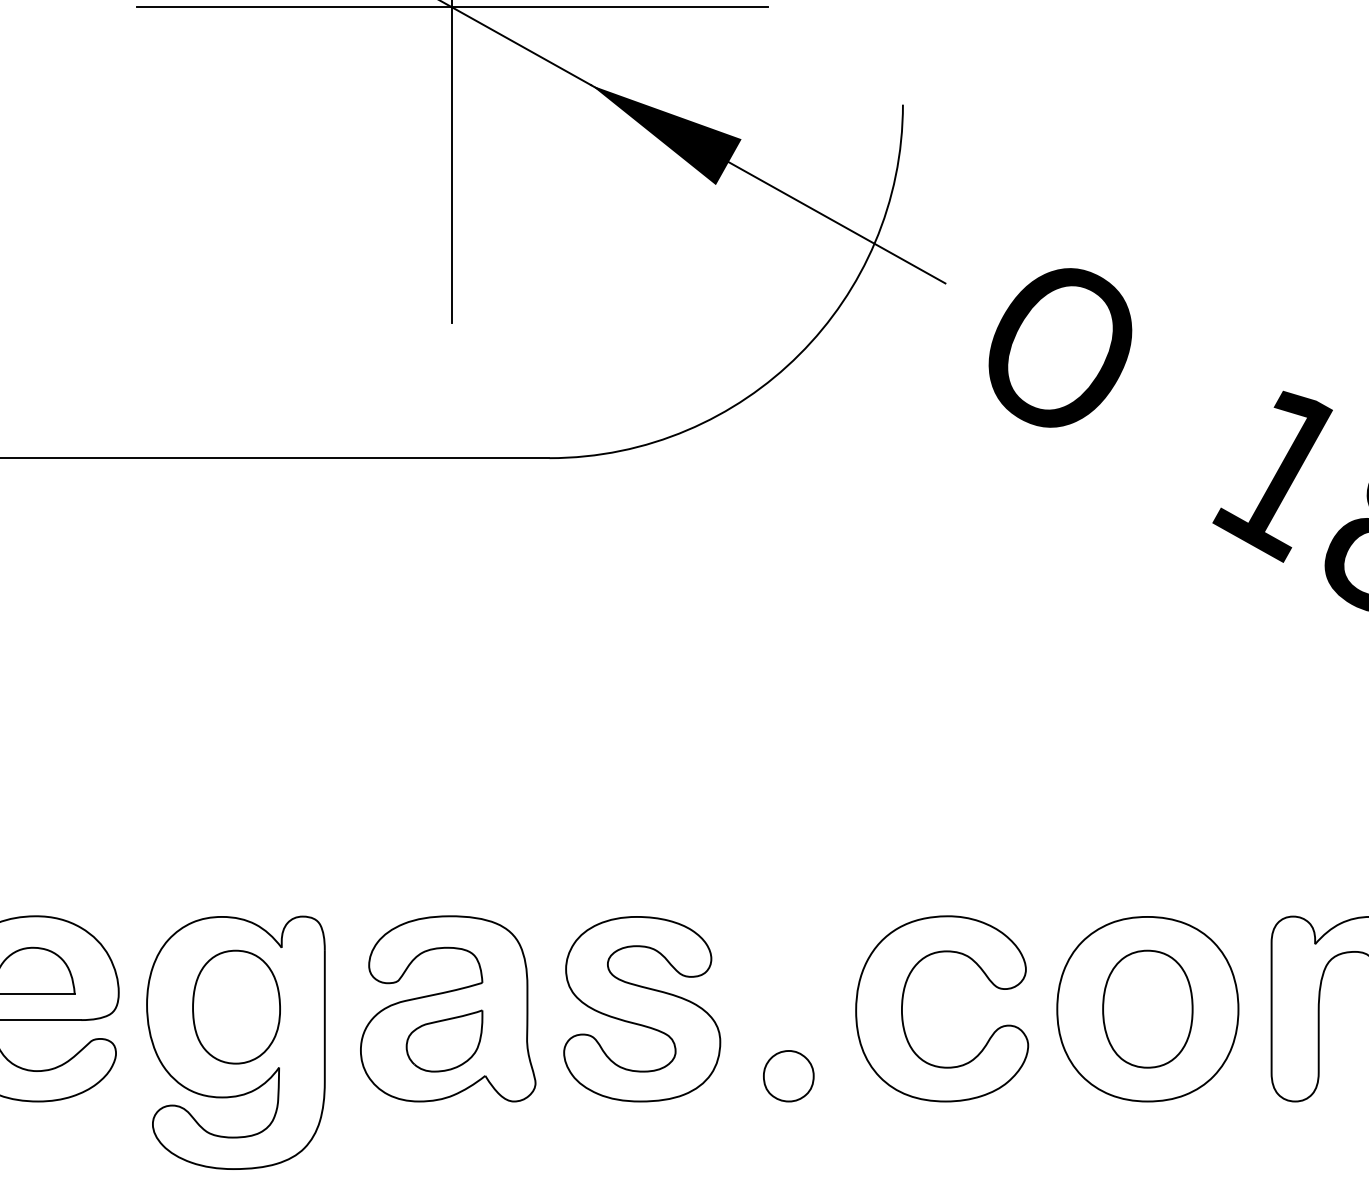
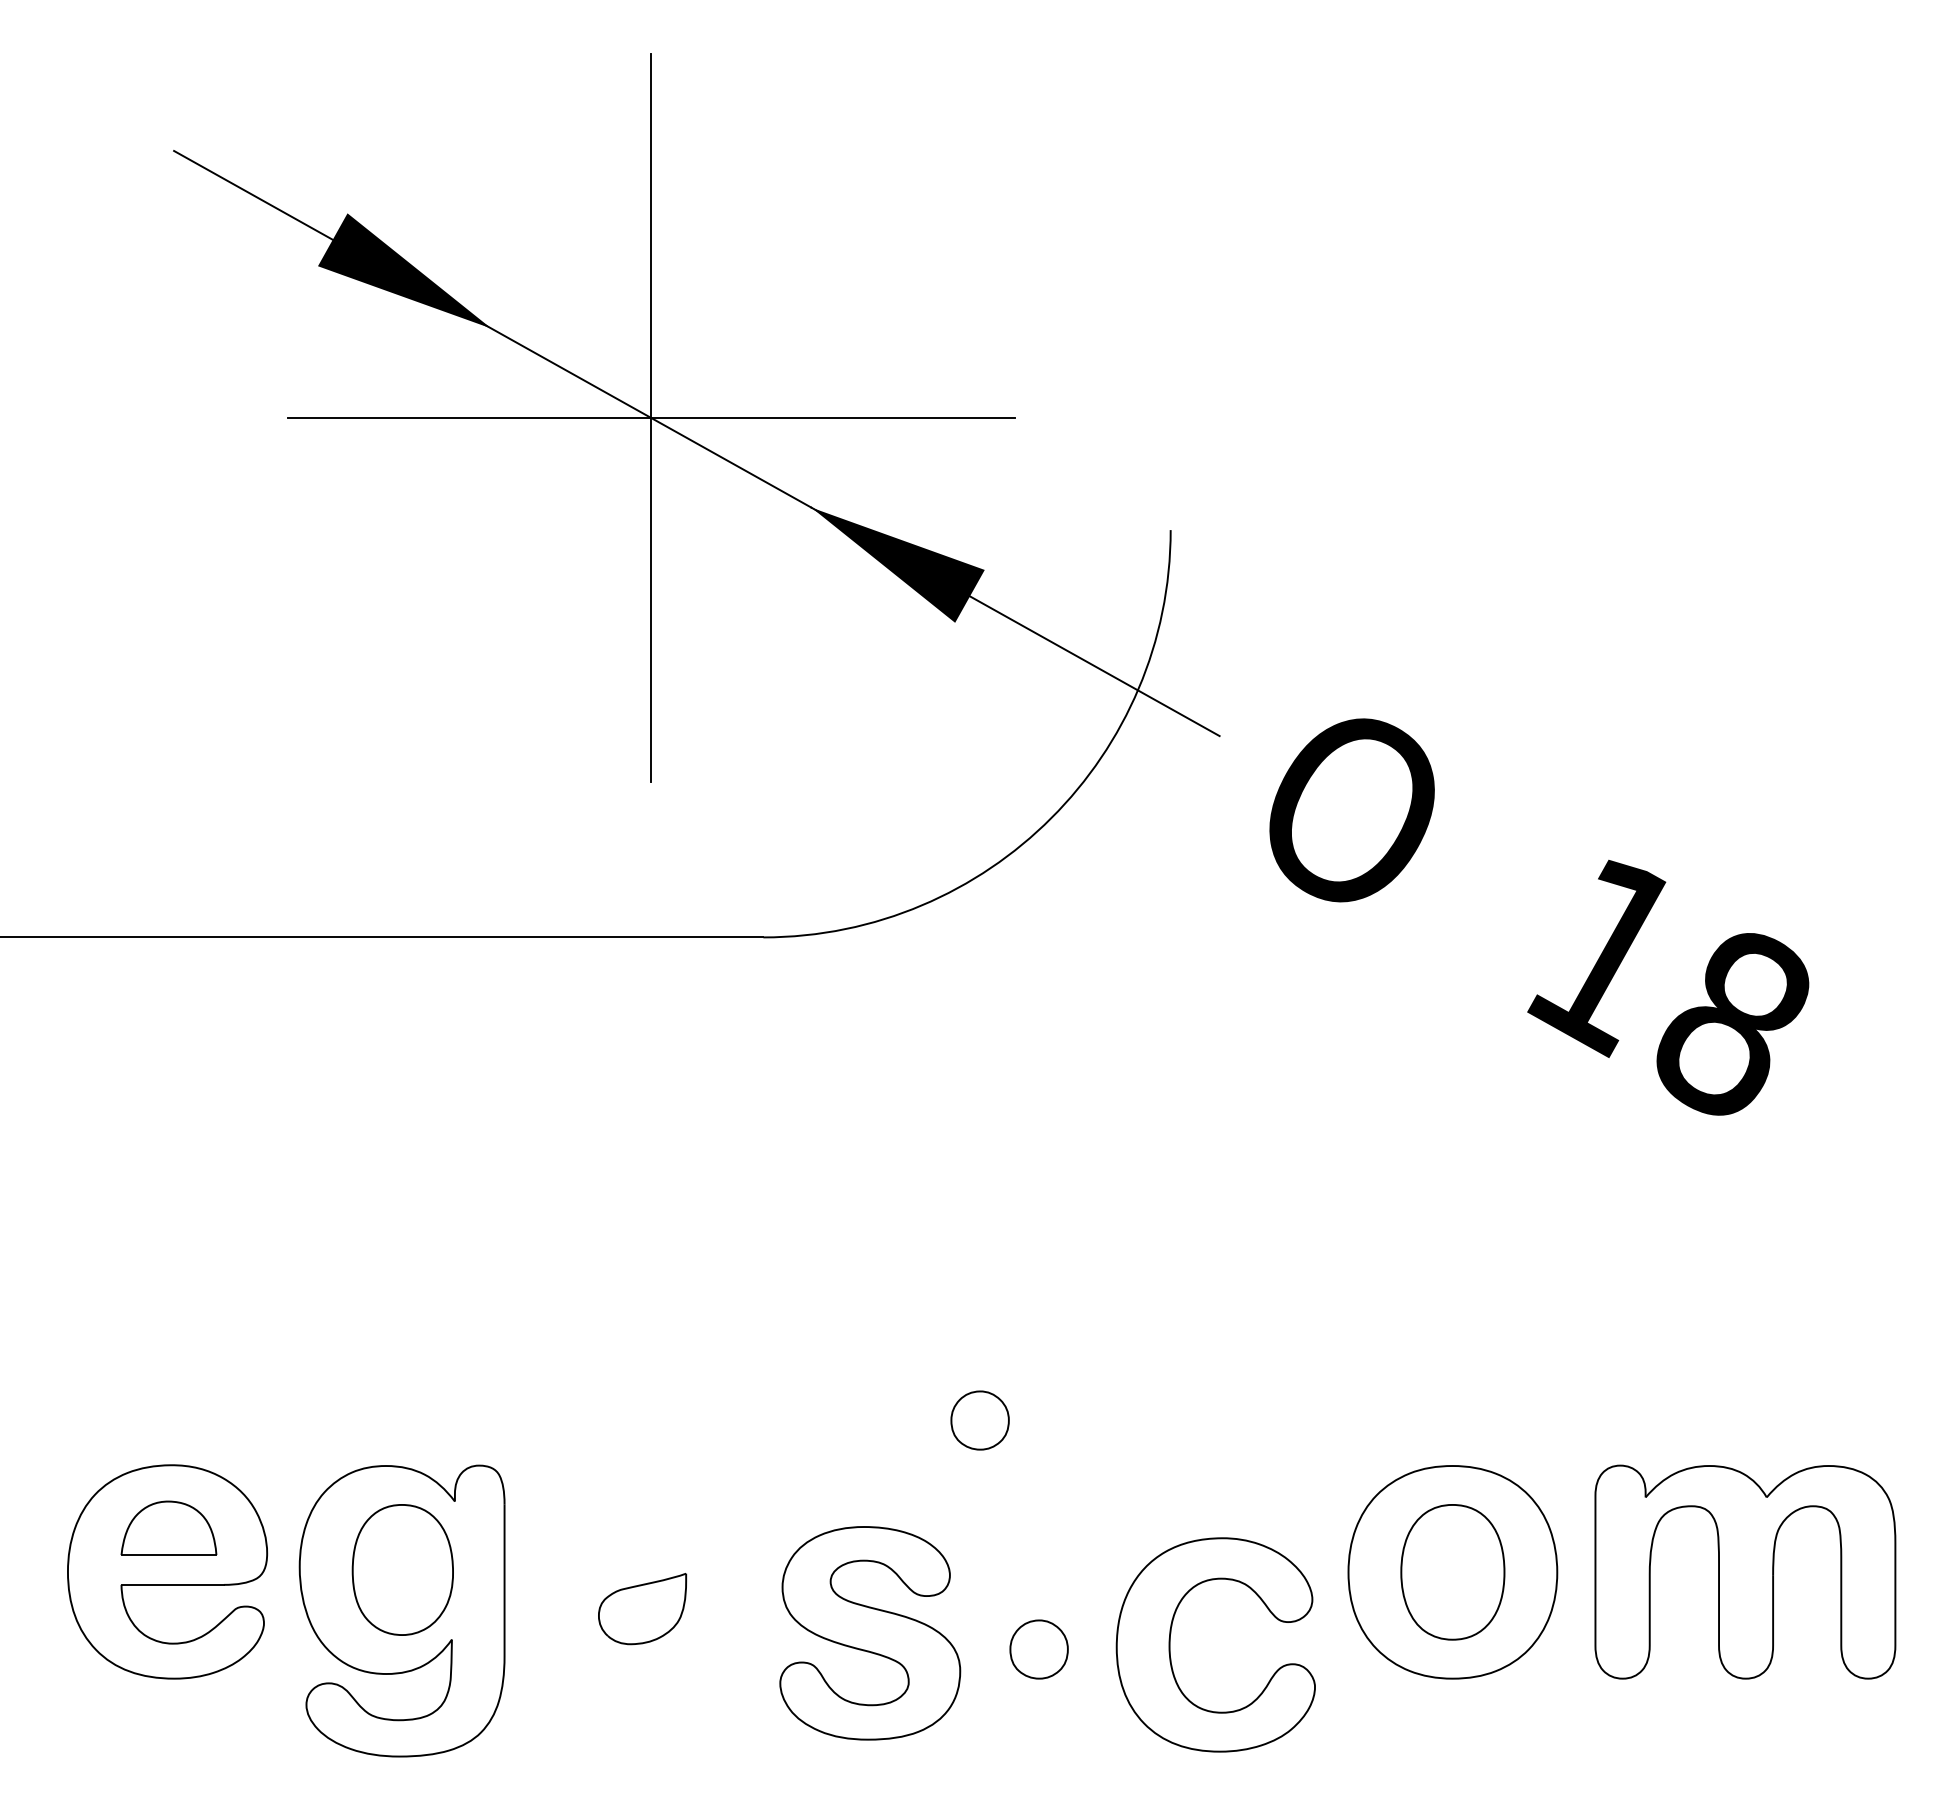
part: (737, 877) -> (979, 1420), added
part: (448, 1008) -> (646, 1571), removed
part: (902, 1008) -> (1170, 1644), moved
part: (642, 1009) -> (870, 1633), moved

